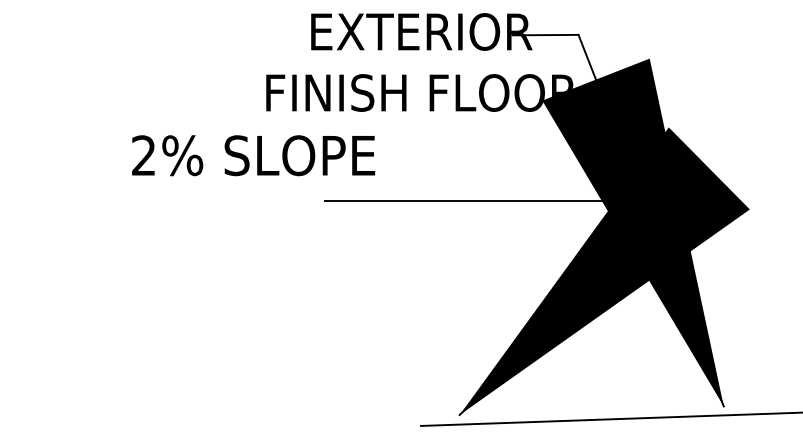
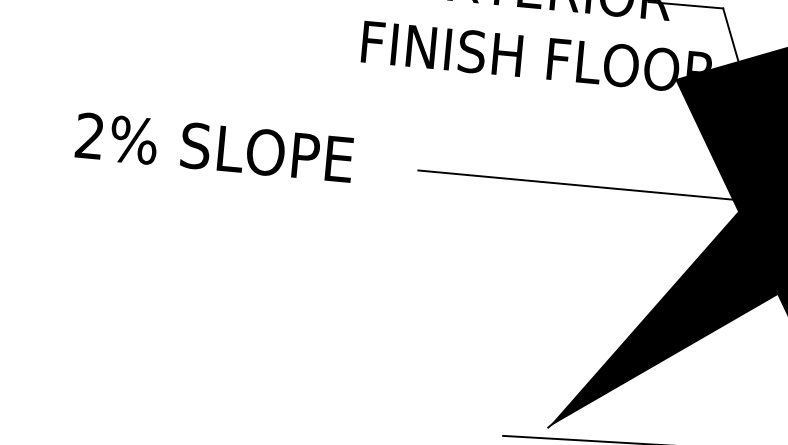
text: (253, 155) -> (214, 147), moved

